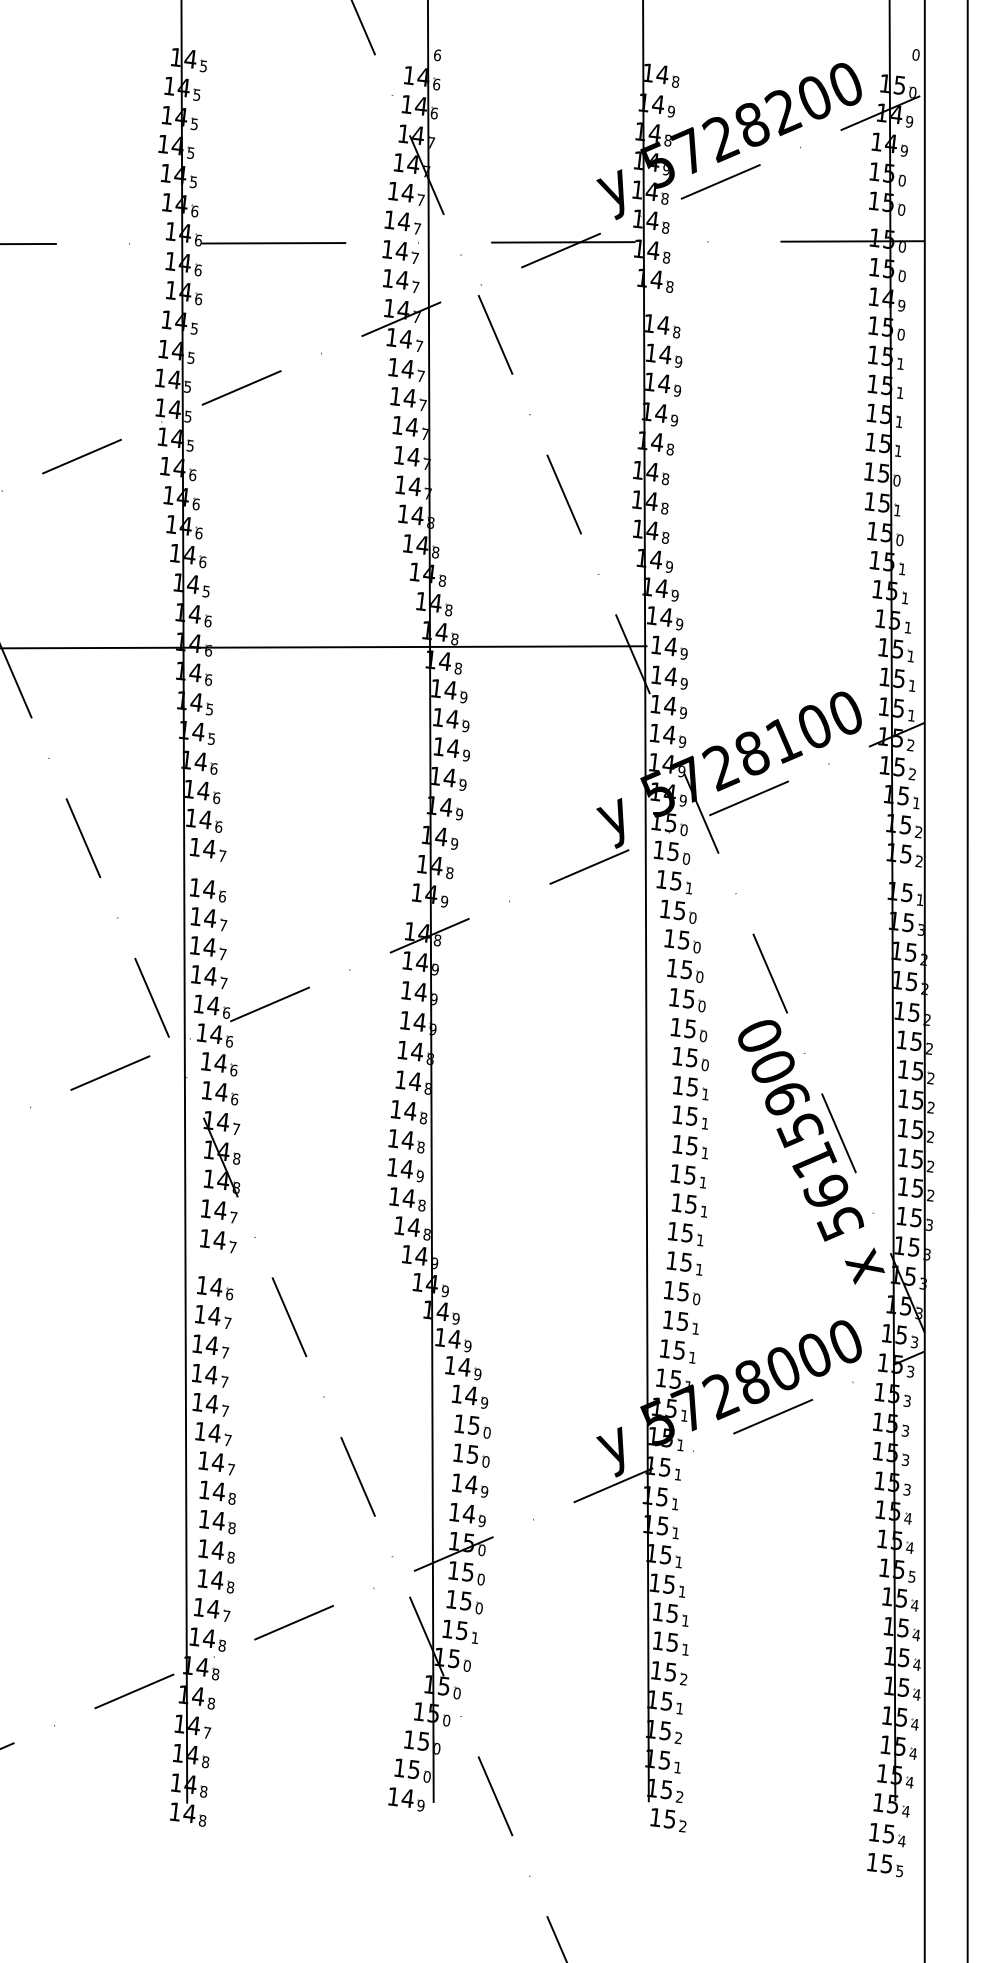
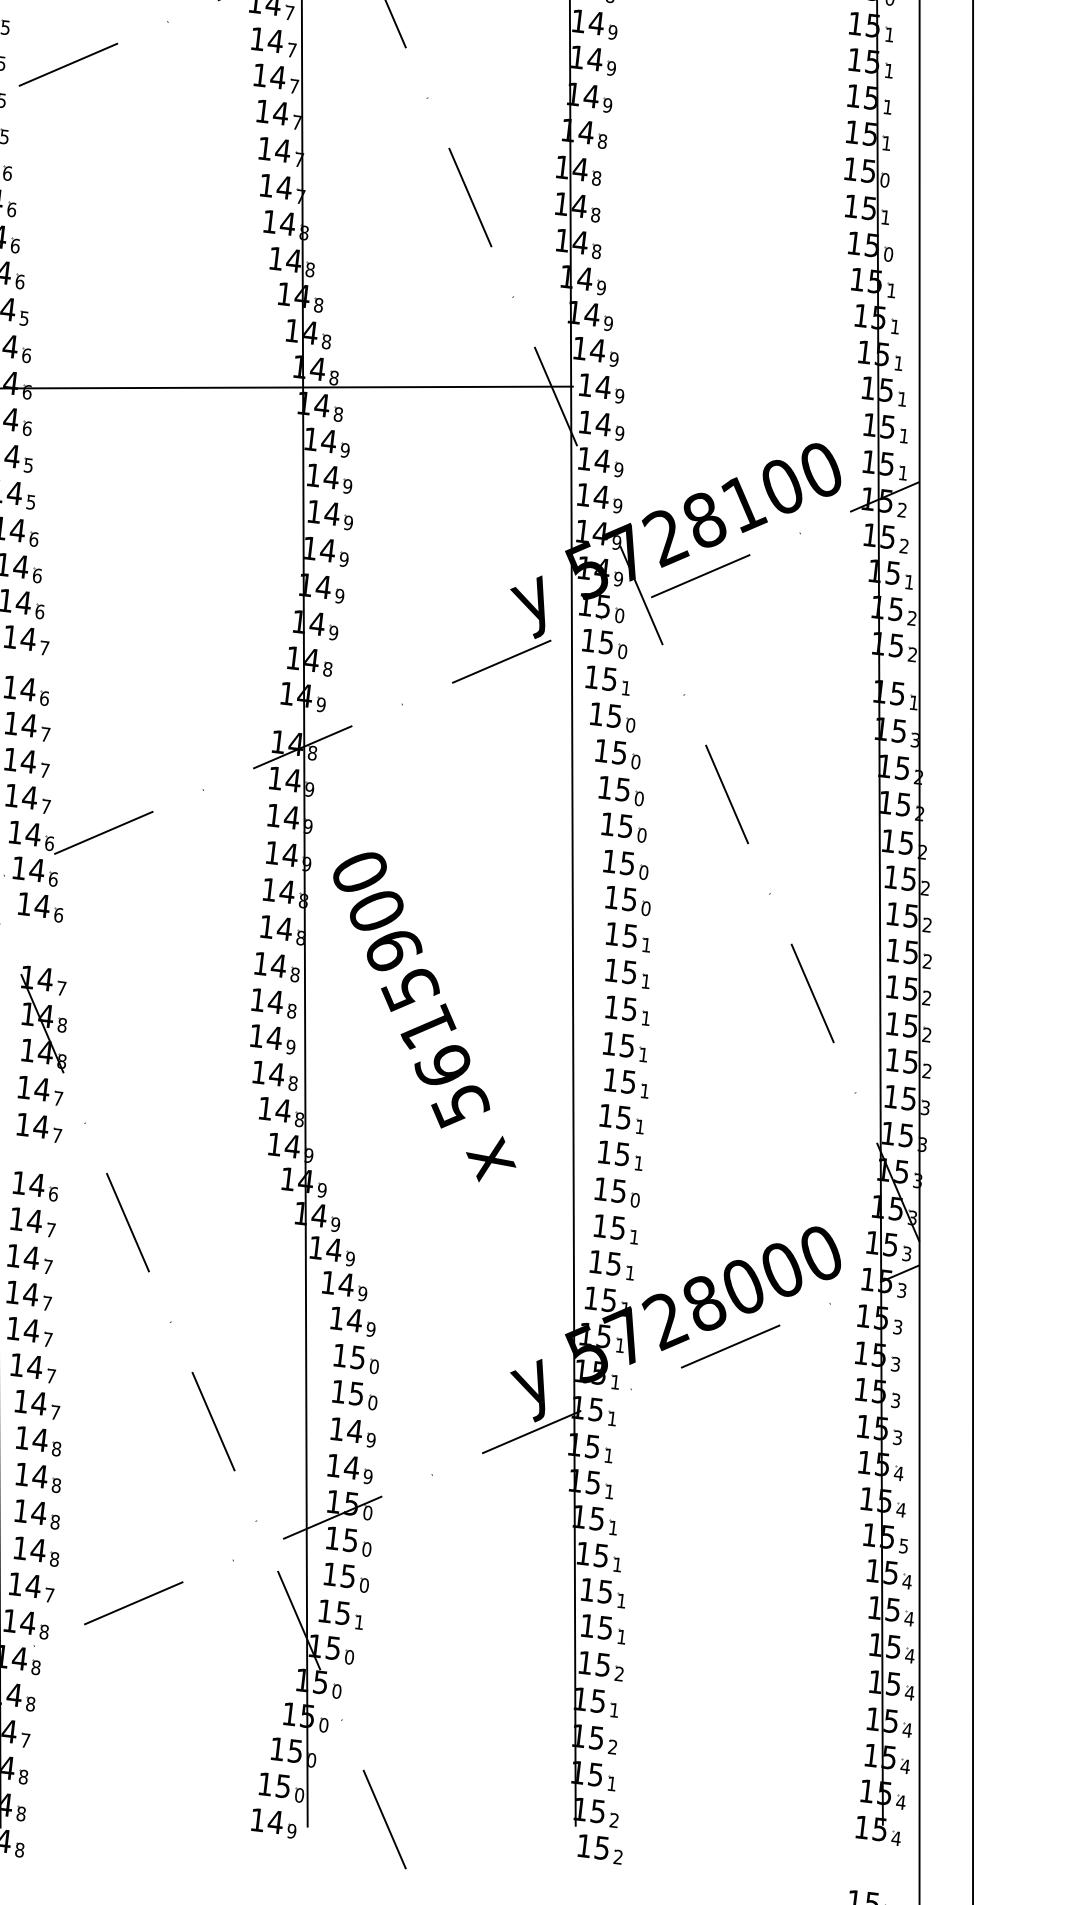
part: (220, 1093) -> (42, 943), removed
text: (811, 1152) -> (424, 1017), moved
part: (887, 1835) -> (873, 1868), removed

